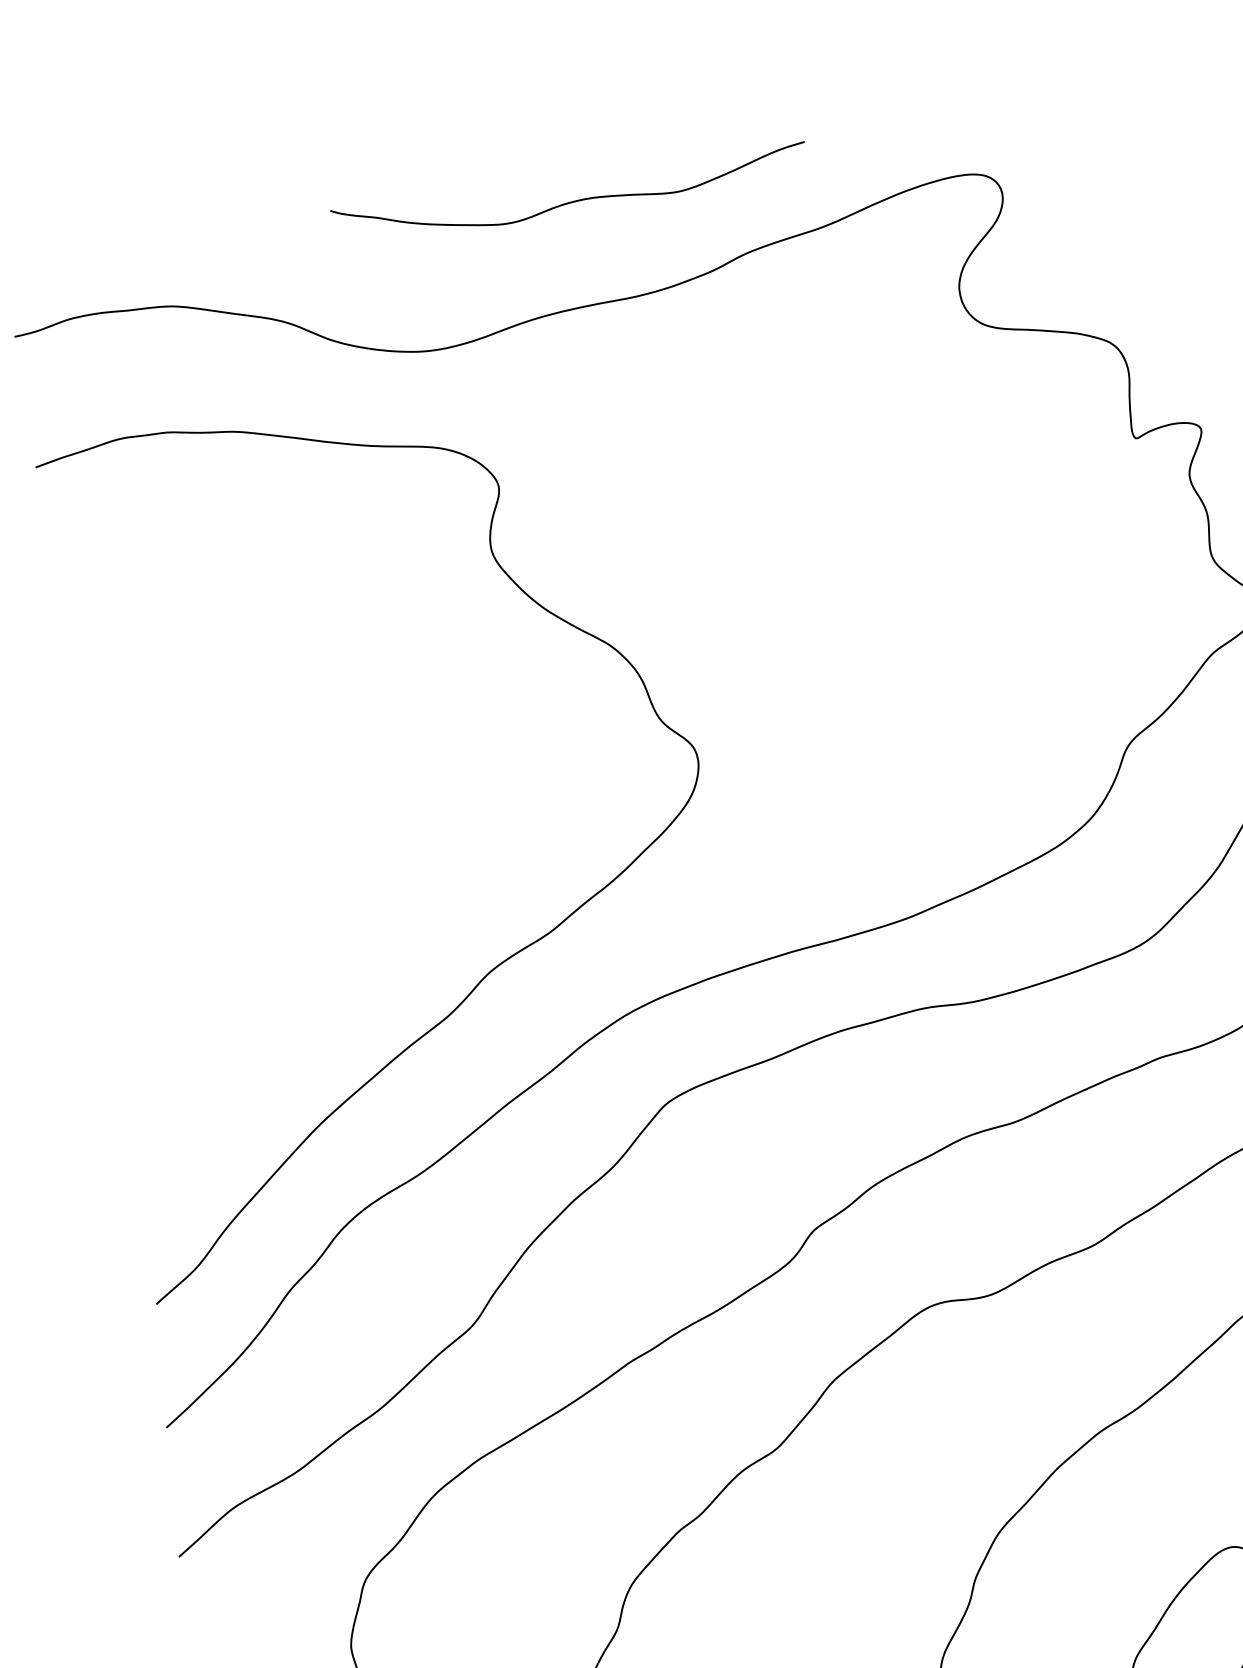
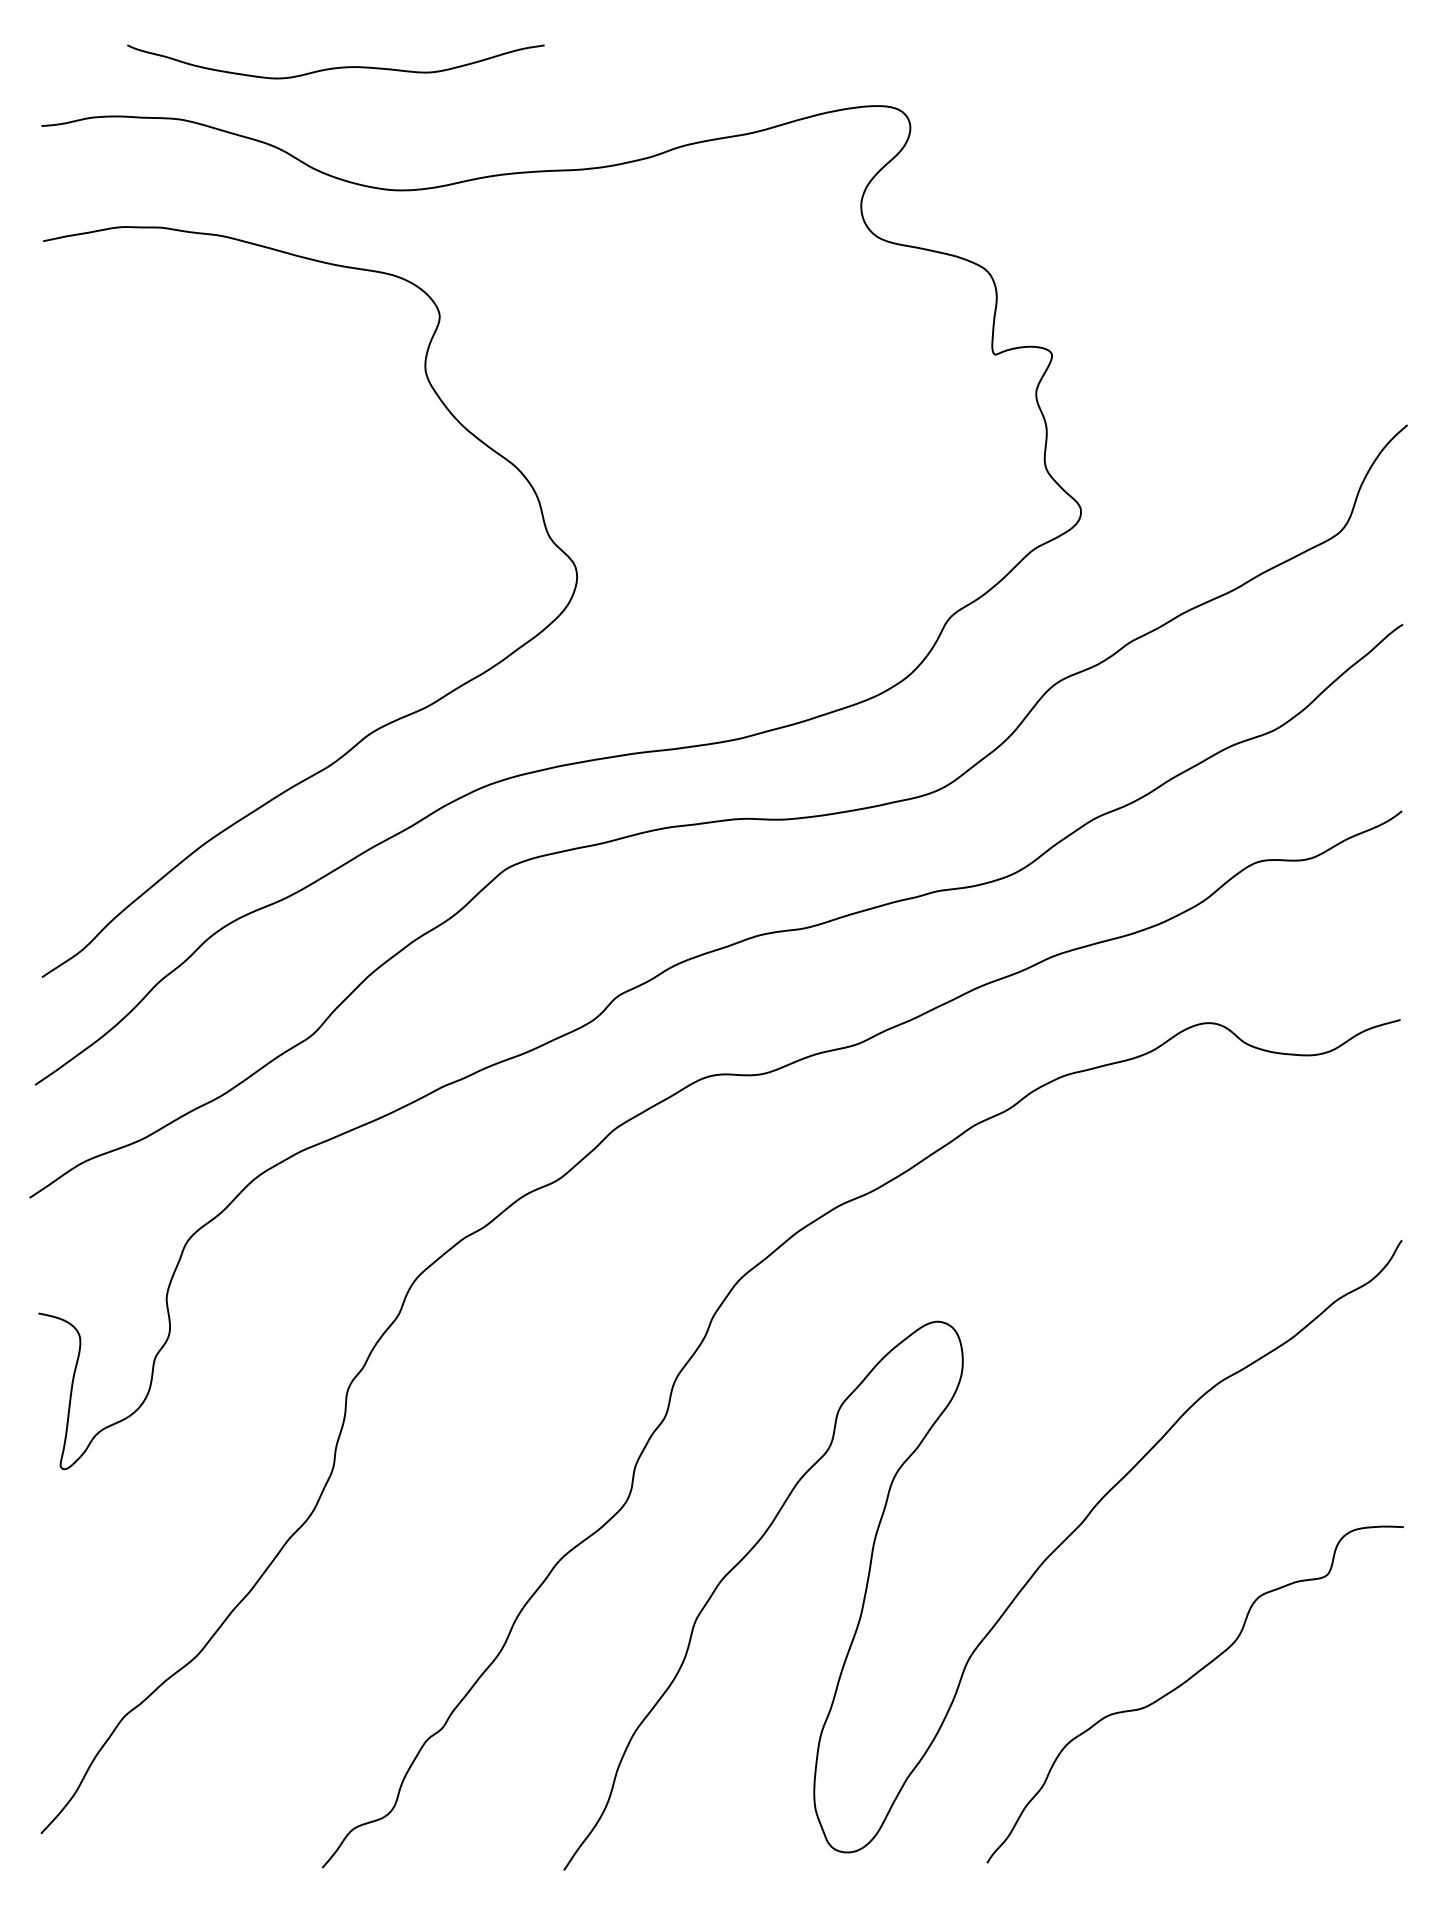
curve: (570, 201) -> (335, 67), moved

